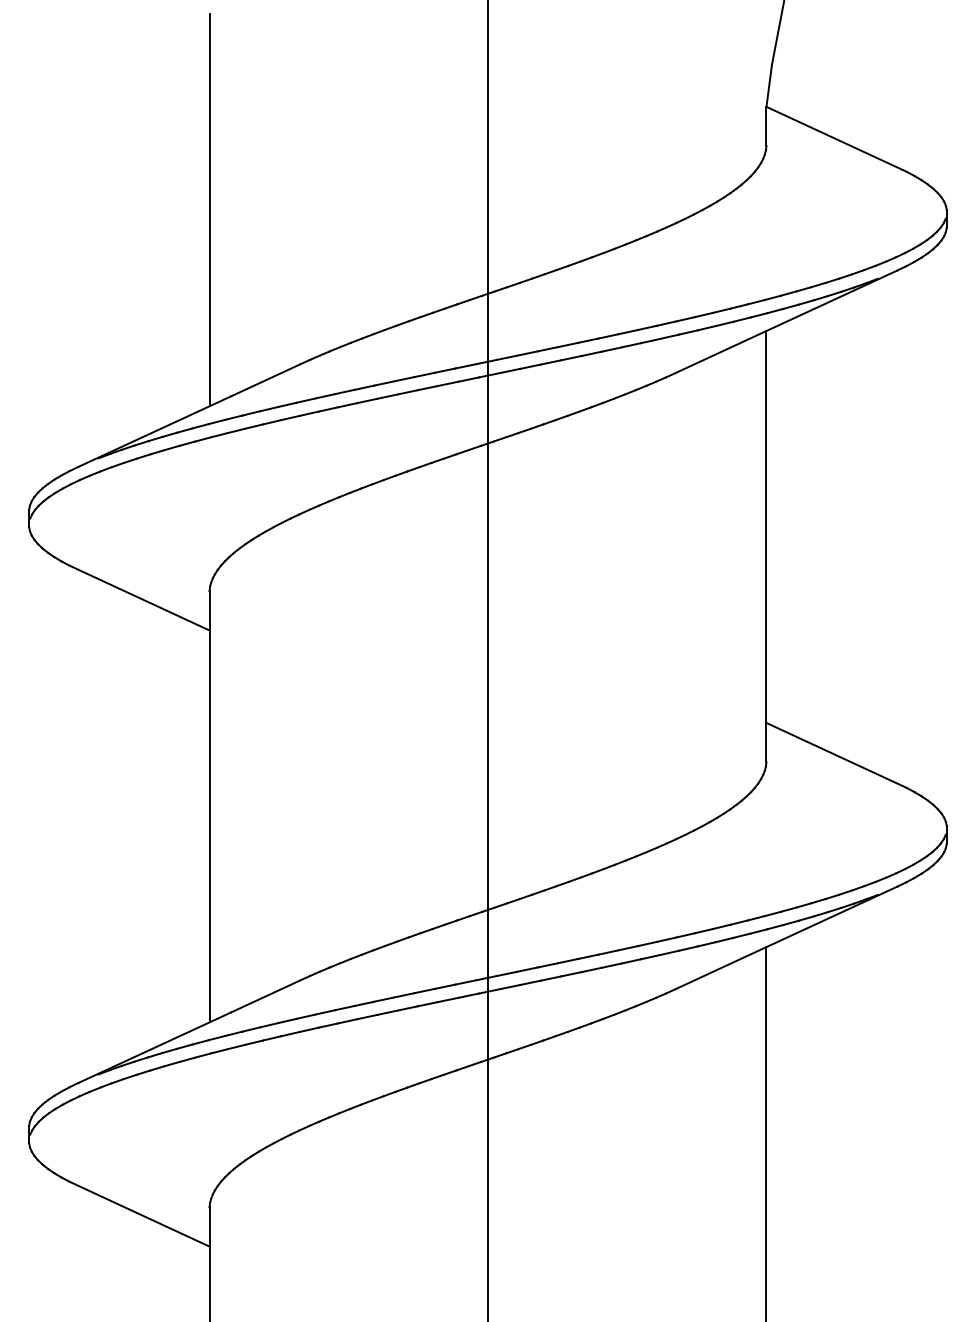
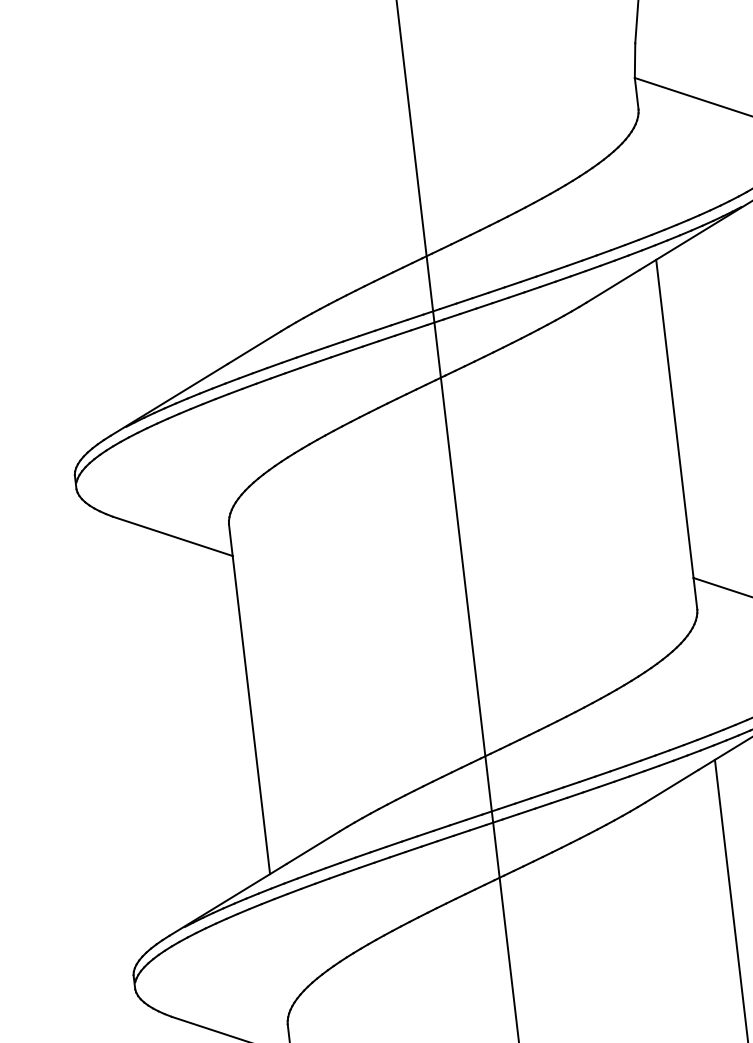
line: (209, 210) -> (192, 215), removed

